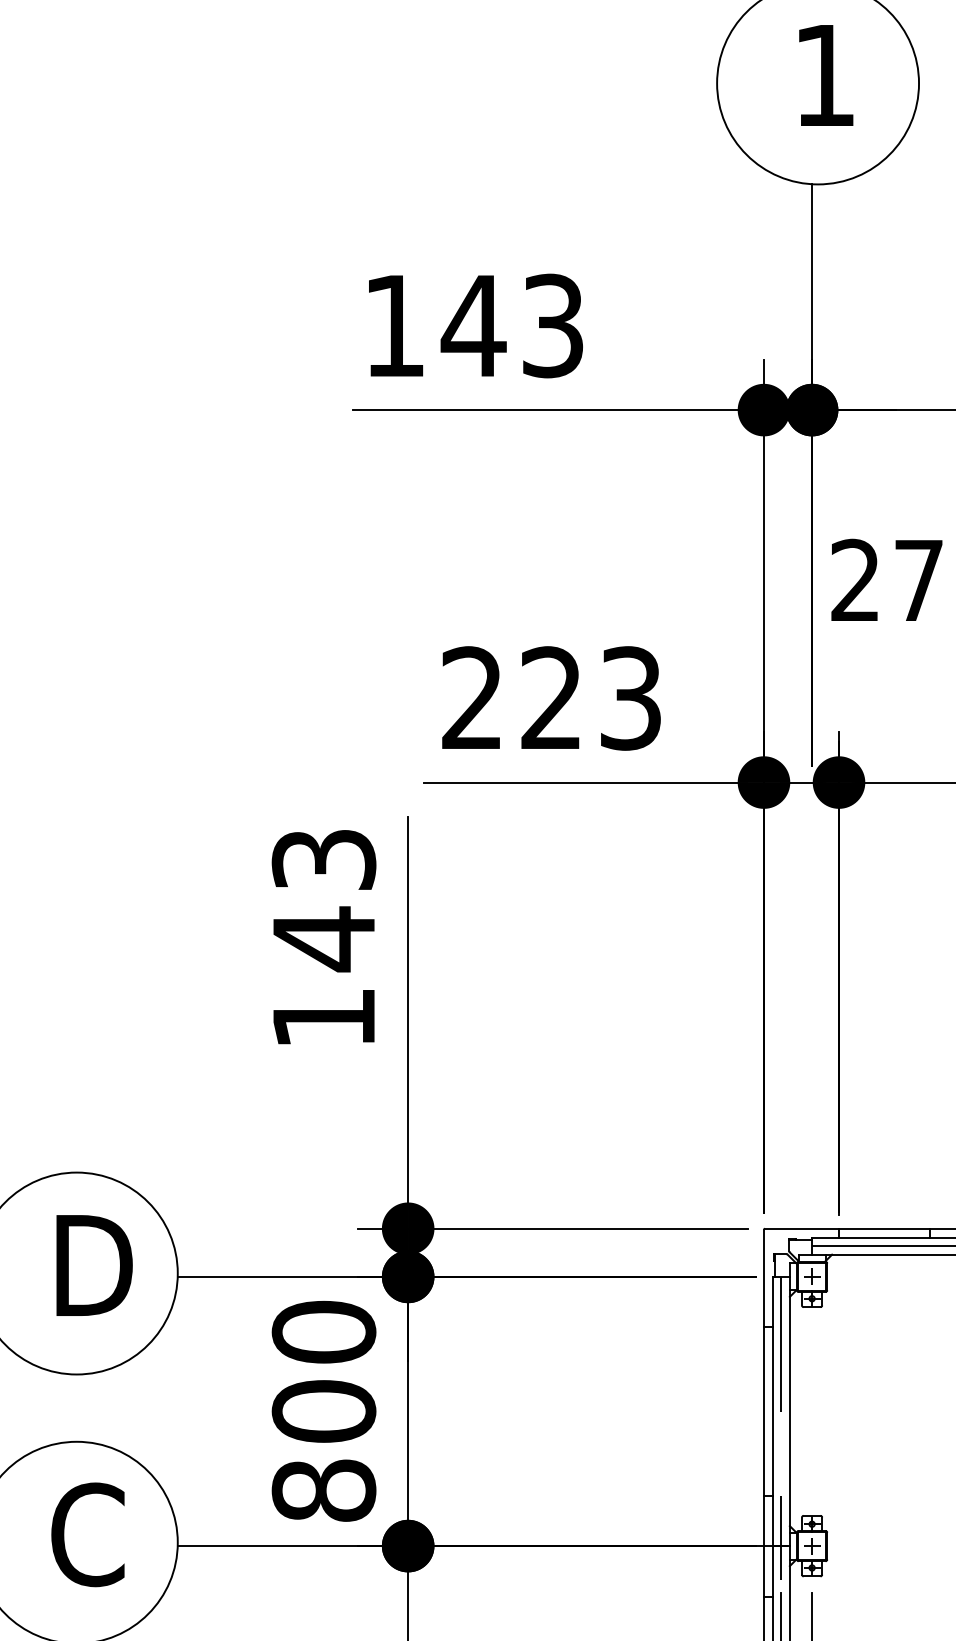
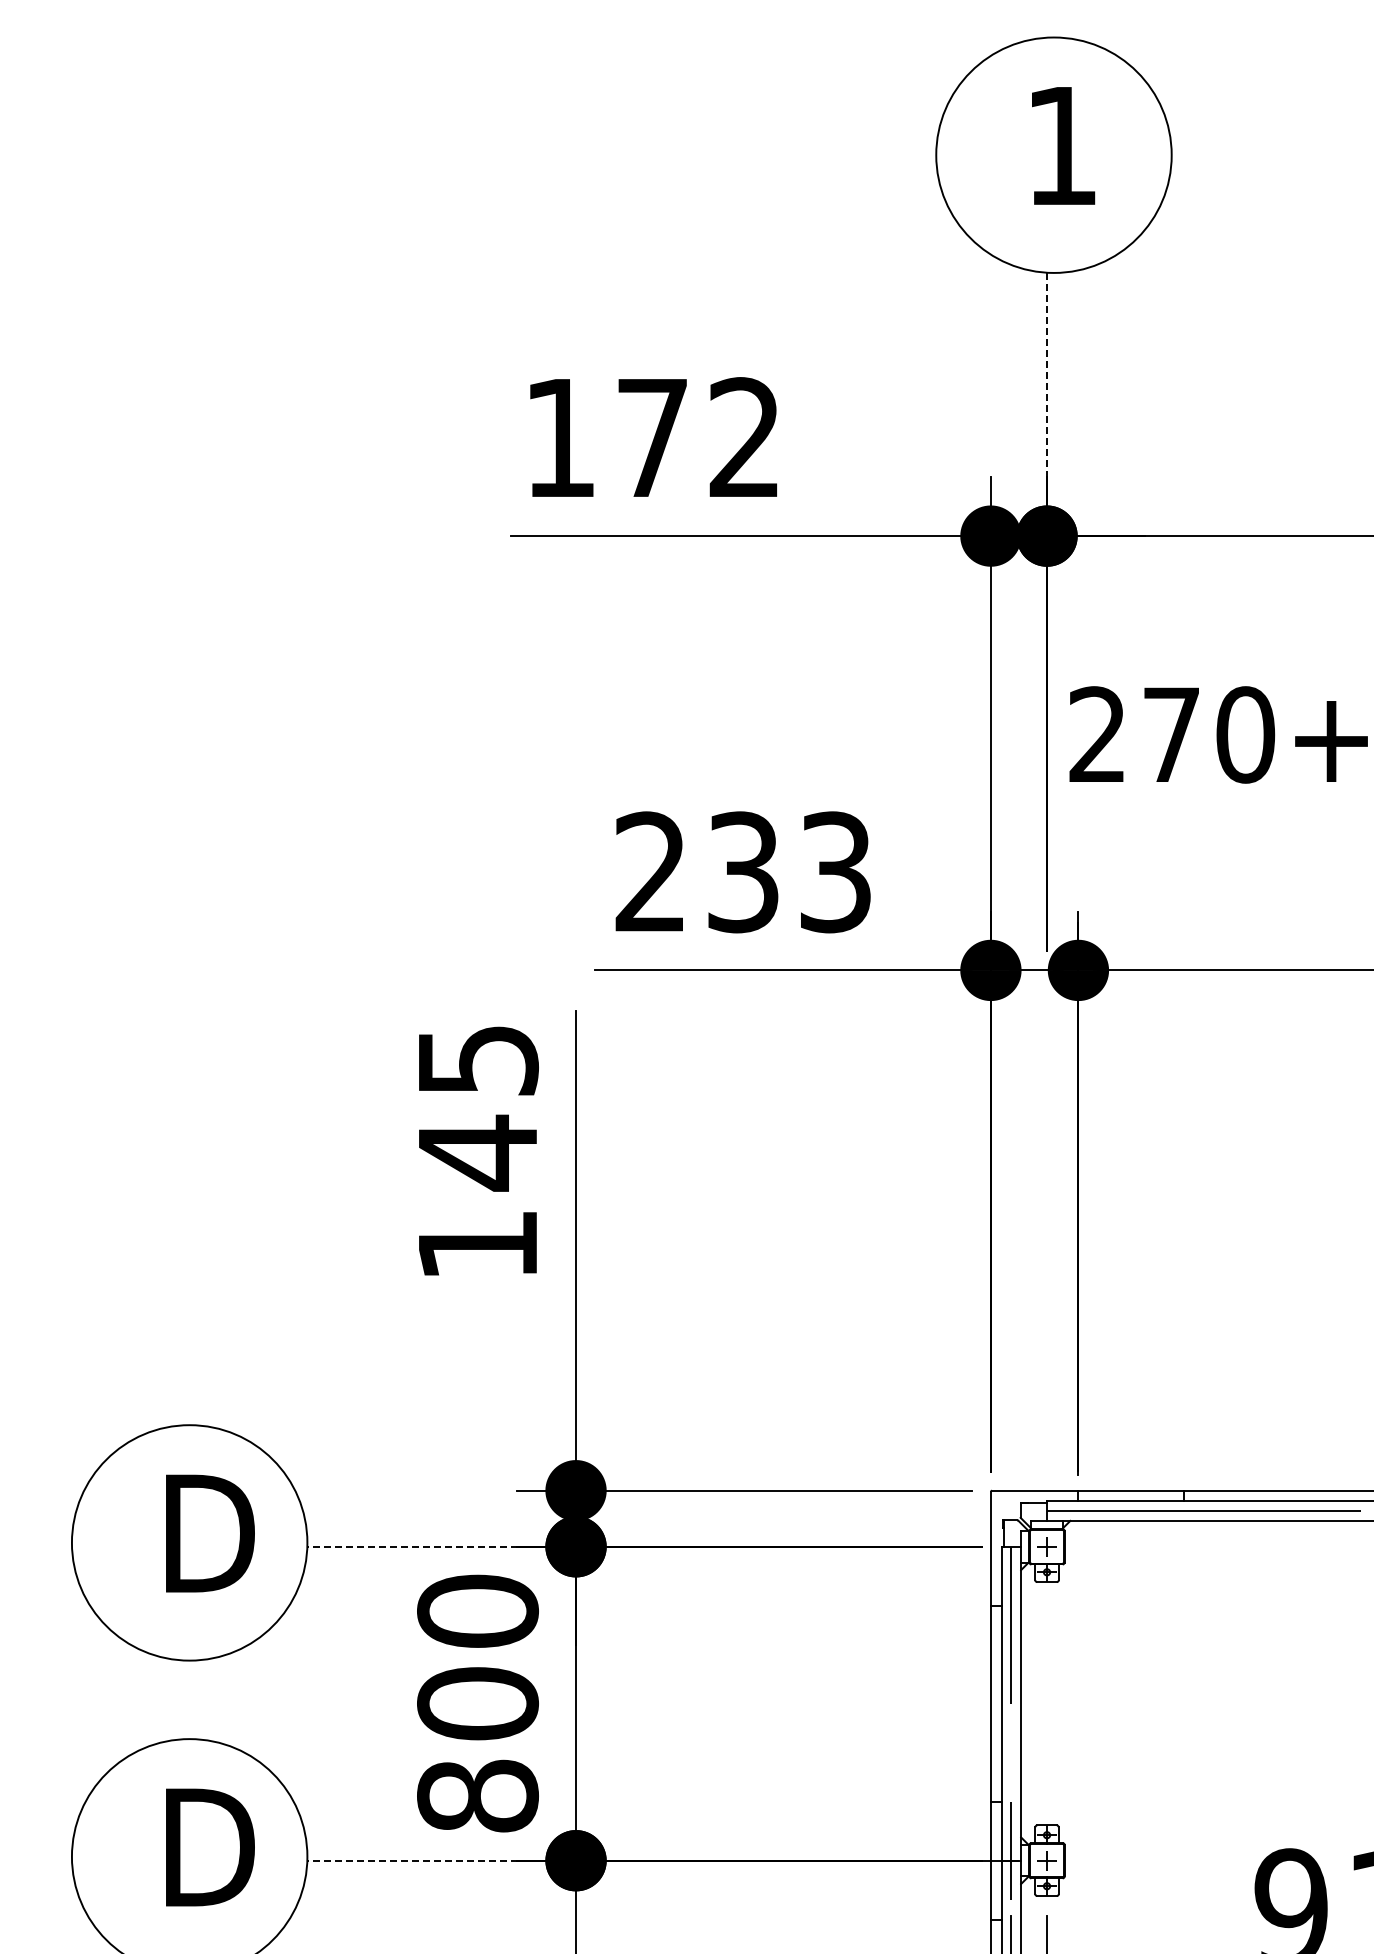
line: (812, 276) -> (1047, 380), solid -> dashed
text: (511, 326) -> (696, 438), 143 -> 172
text: (551, 698) -> (743, 872), 223 -> 233
text: (323, 859) -> (477, 1060), 143 -> 145
line: (273, 1276) -> (418, 1546), solid -> dashed
text: (92, 1534) -> (207, 1847), C -> D
line: (273, 1545) -> (418, 1860), solid -> dashed

